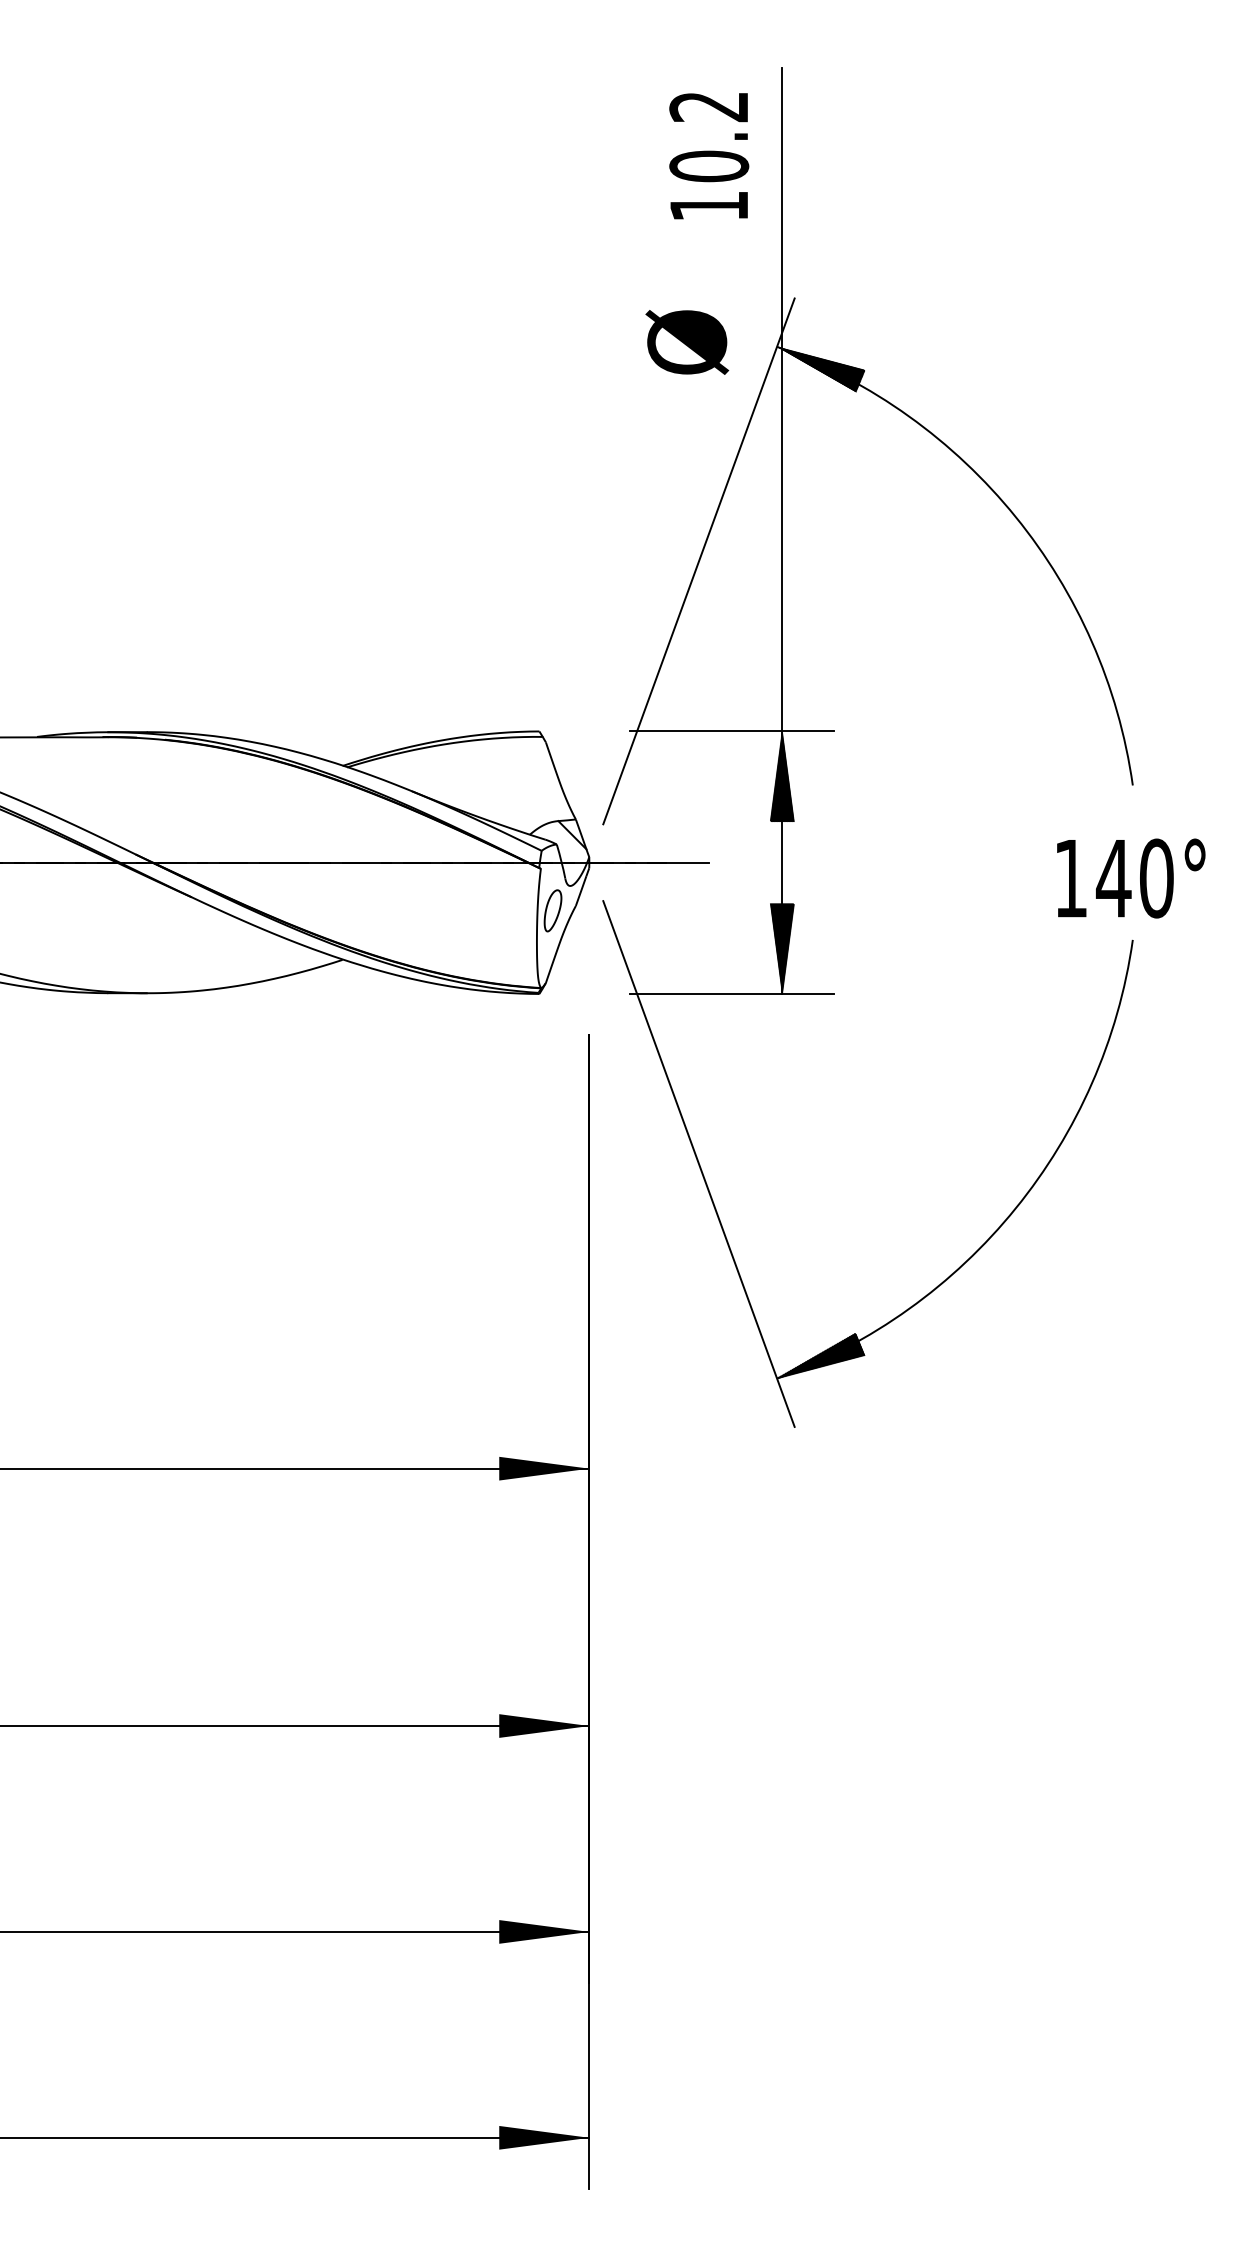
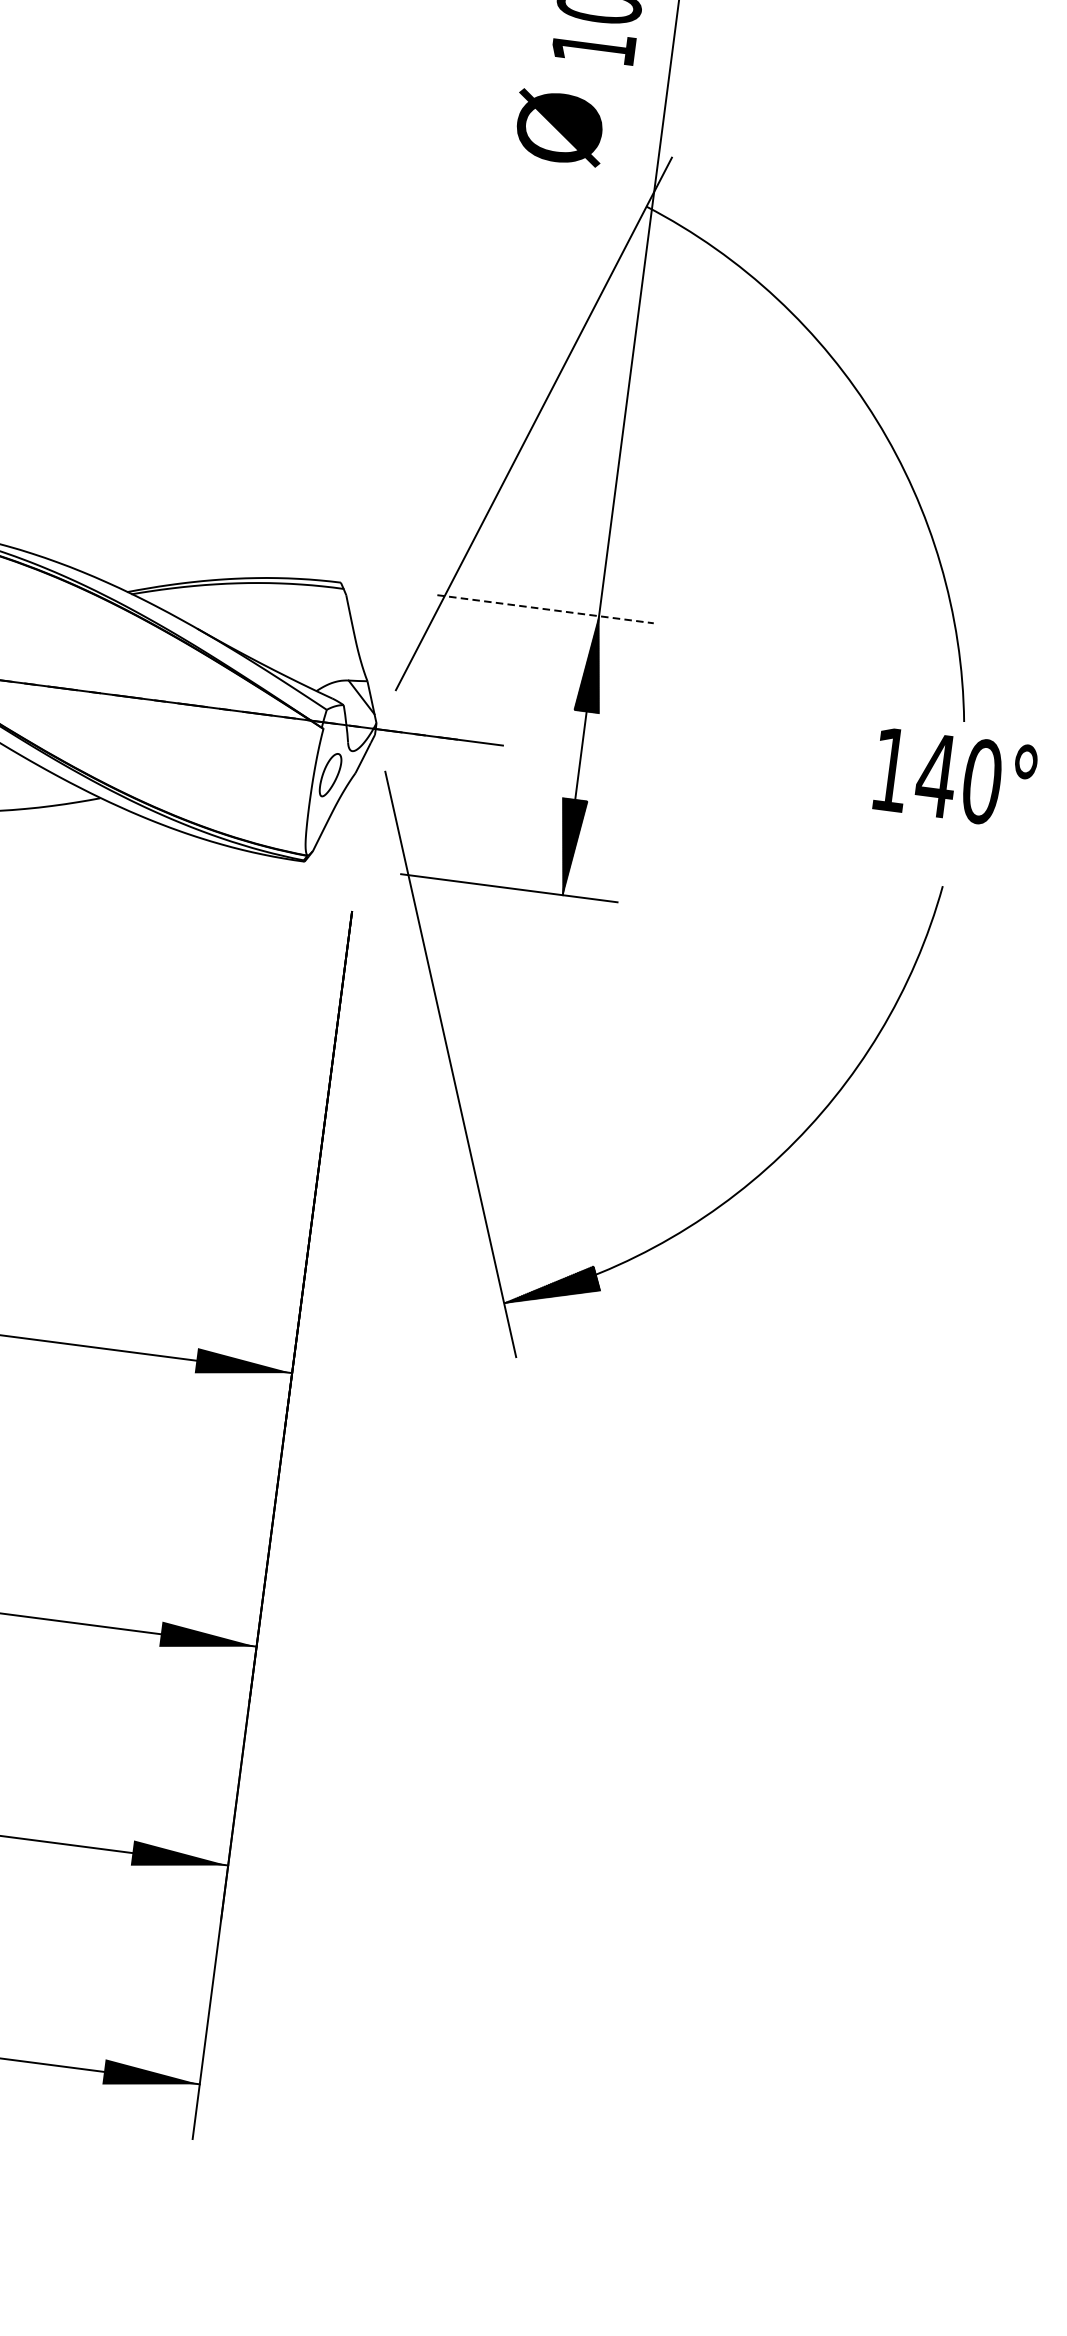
text: (687, 342) -> (559, 128), moved
hatch: (820, 368) -> (689, 235), removed
line: (732, 731) -> (546, 609), solid -> dashed
text: (1131, 878) -> (955, 778), moved

